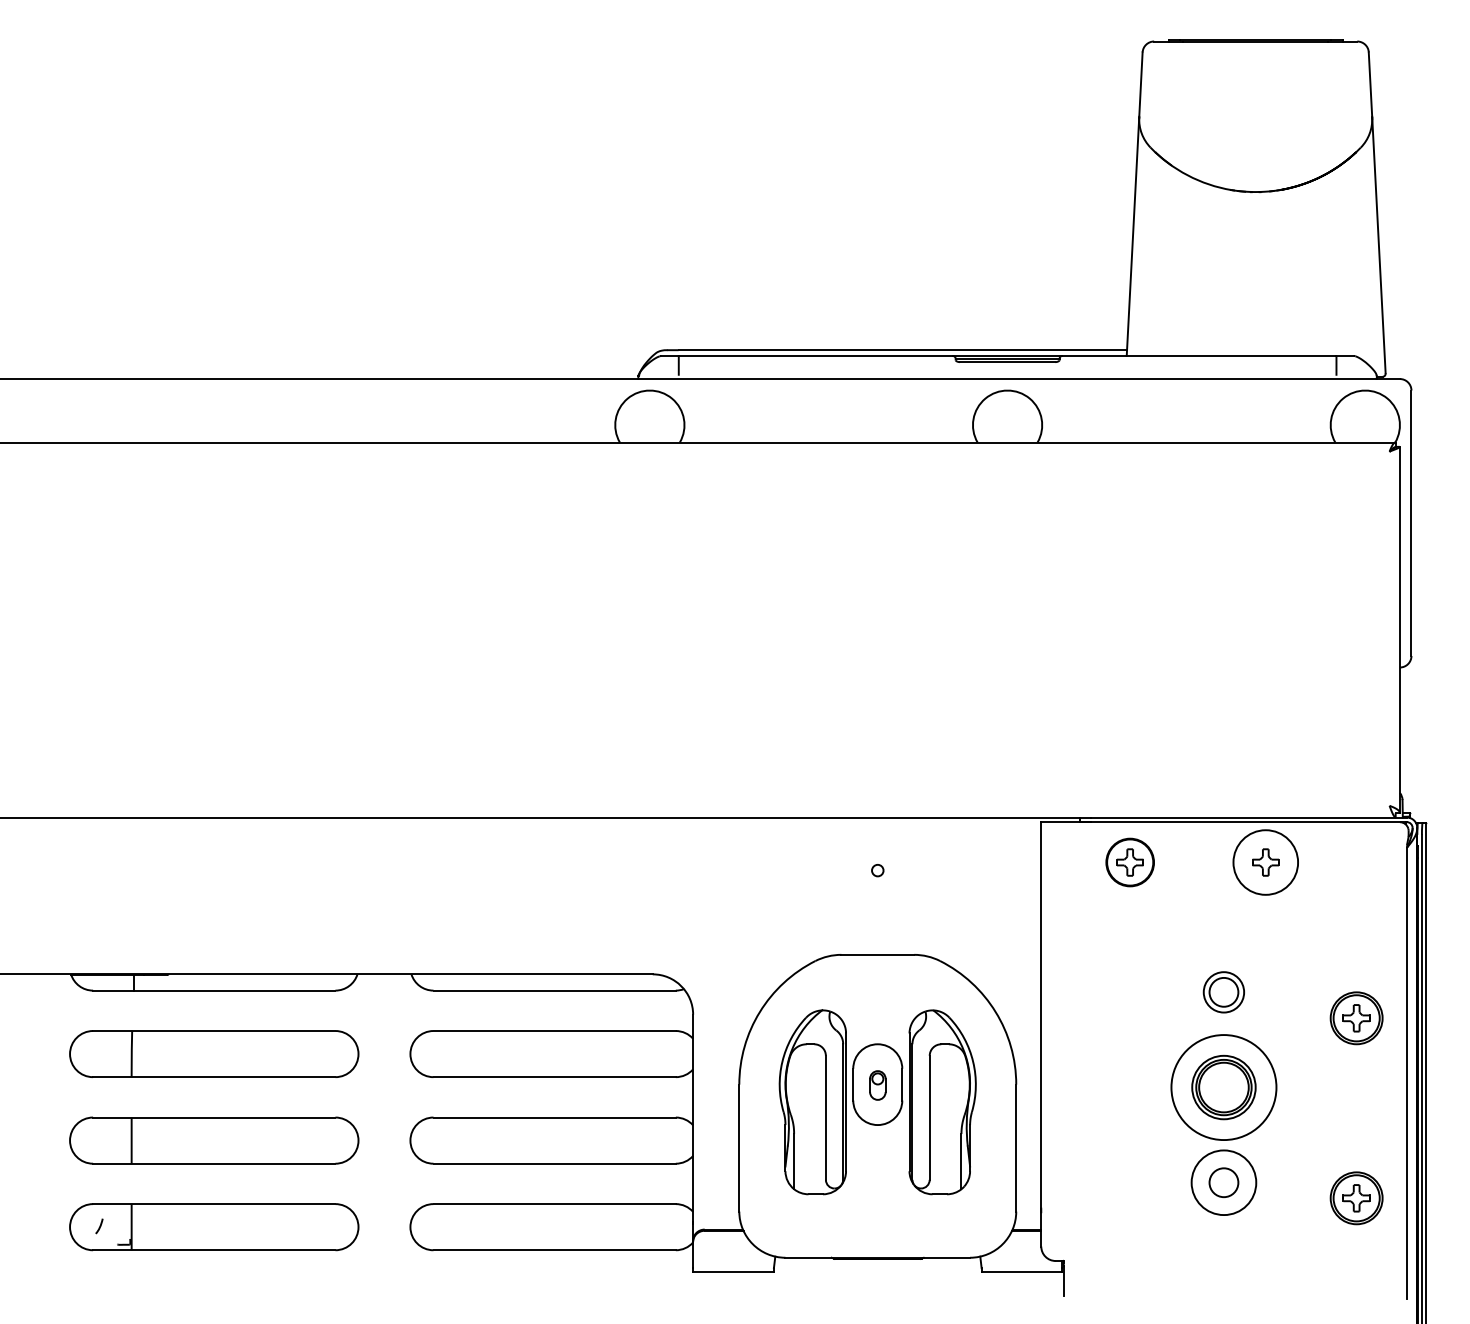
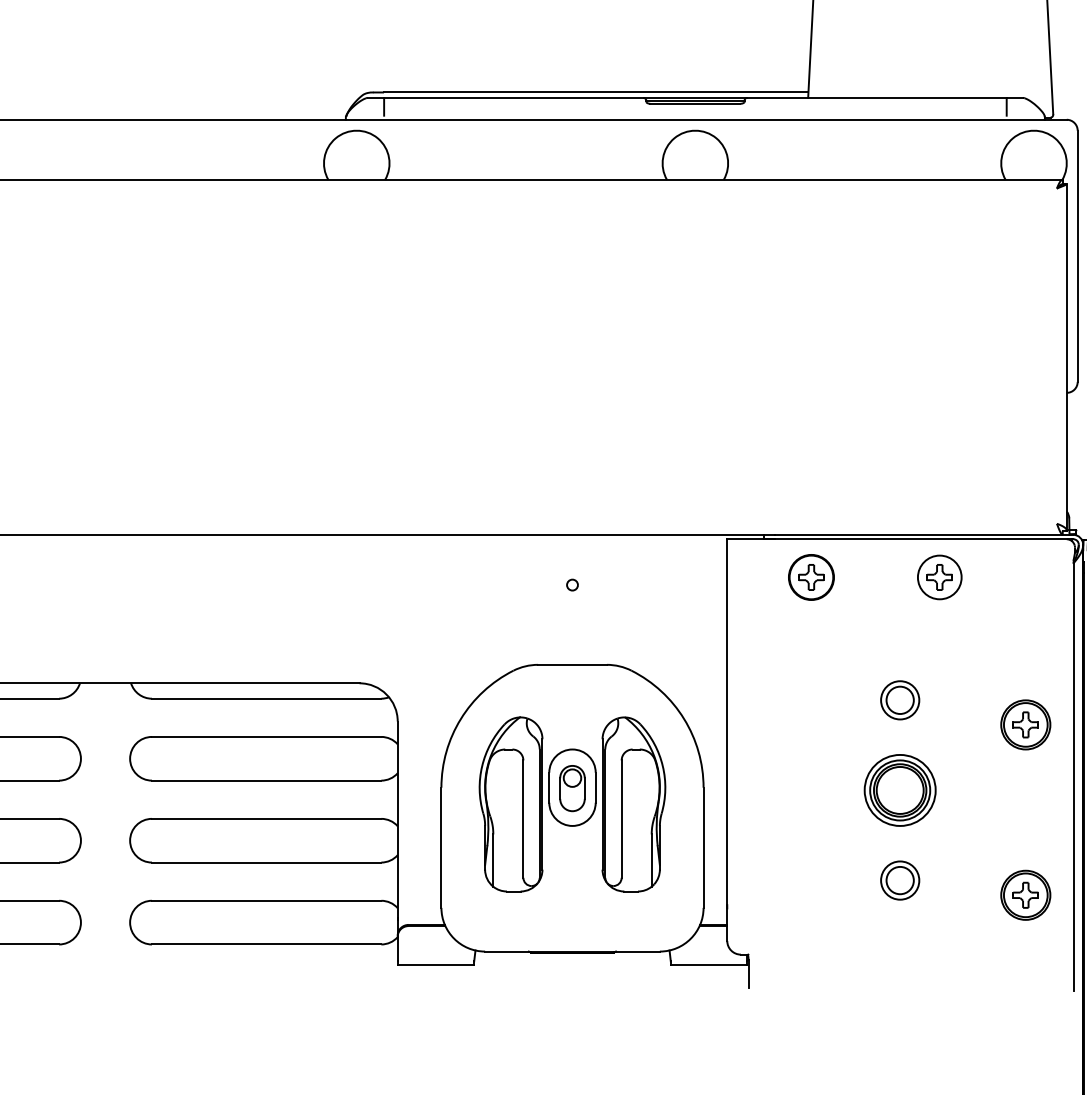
circle: (1265, 862) -> (939, 577), size x0.71
part: (877, 1085) -> (572, 788), size x1.67
circle: (1223, 1087) -> (899, 790), size x0.71
circle: (1223, 1182) -> (899, 880), size x0.62

